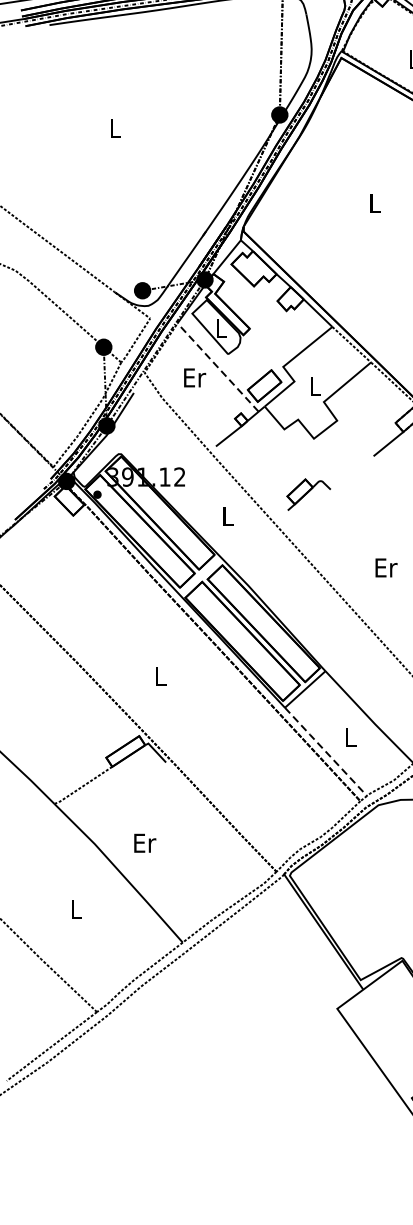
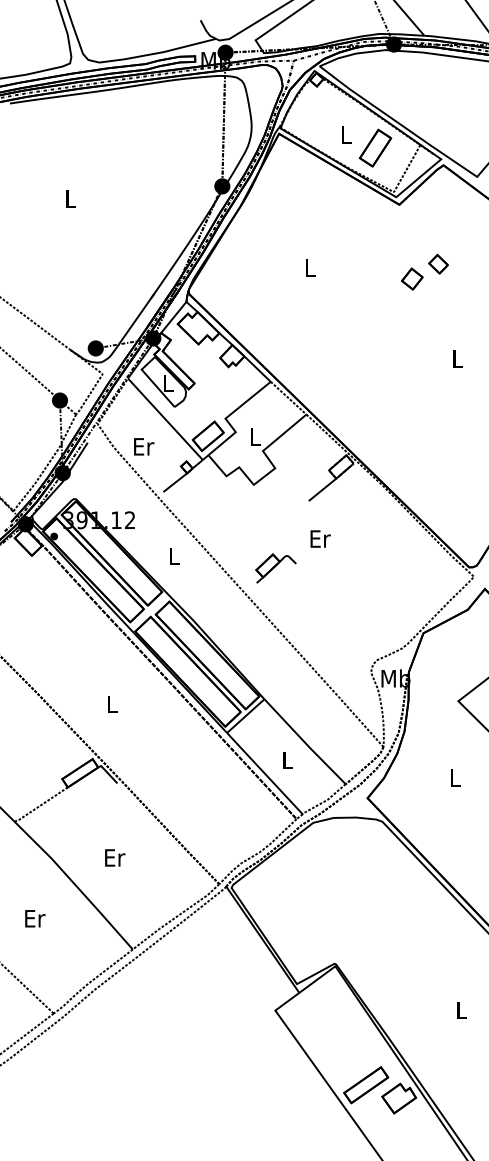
line: (218, 366) -> (165, 418), dashed -> solid
text: (195, 377) -> (144, 446), moved
part: (308, 494) -> (275, 568), moved
text: (386, 567) -> (320, 538), moved
line: (325, 751) -> (264, 773), dashed -> solid
text: (145, 842) -> (115, 857), moved
text: (77, 908) -> (35, 918), L -> Er

